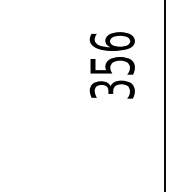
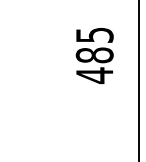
text: (111, 65) -> (94, 55), 356 -> 485

